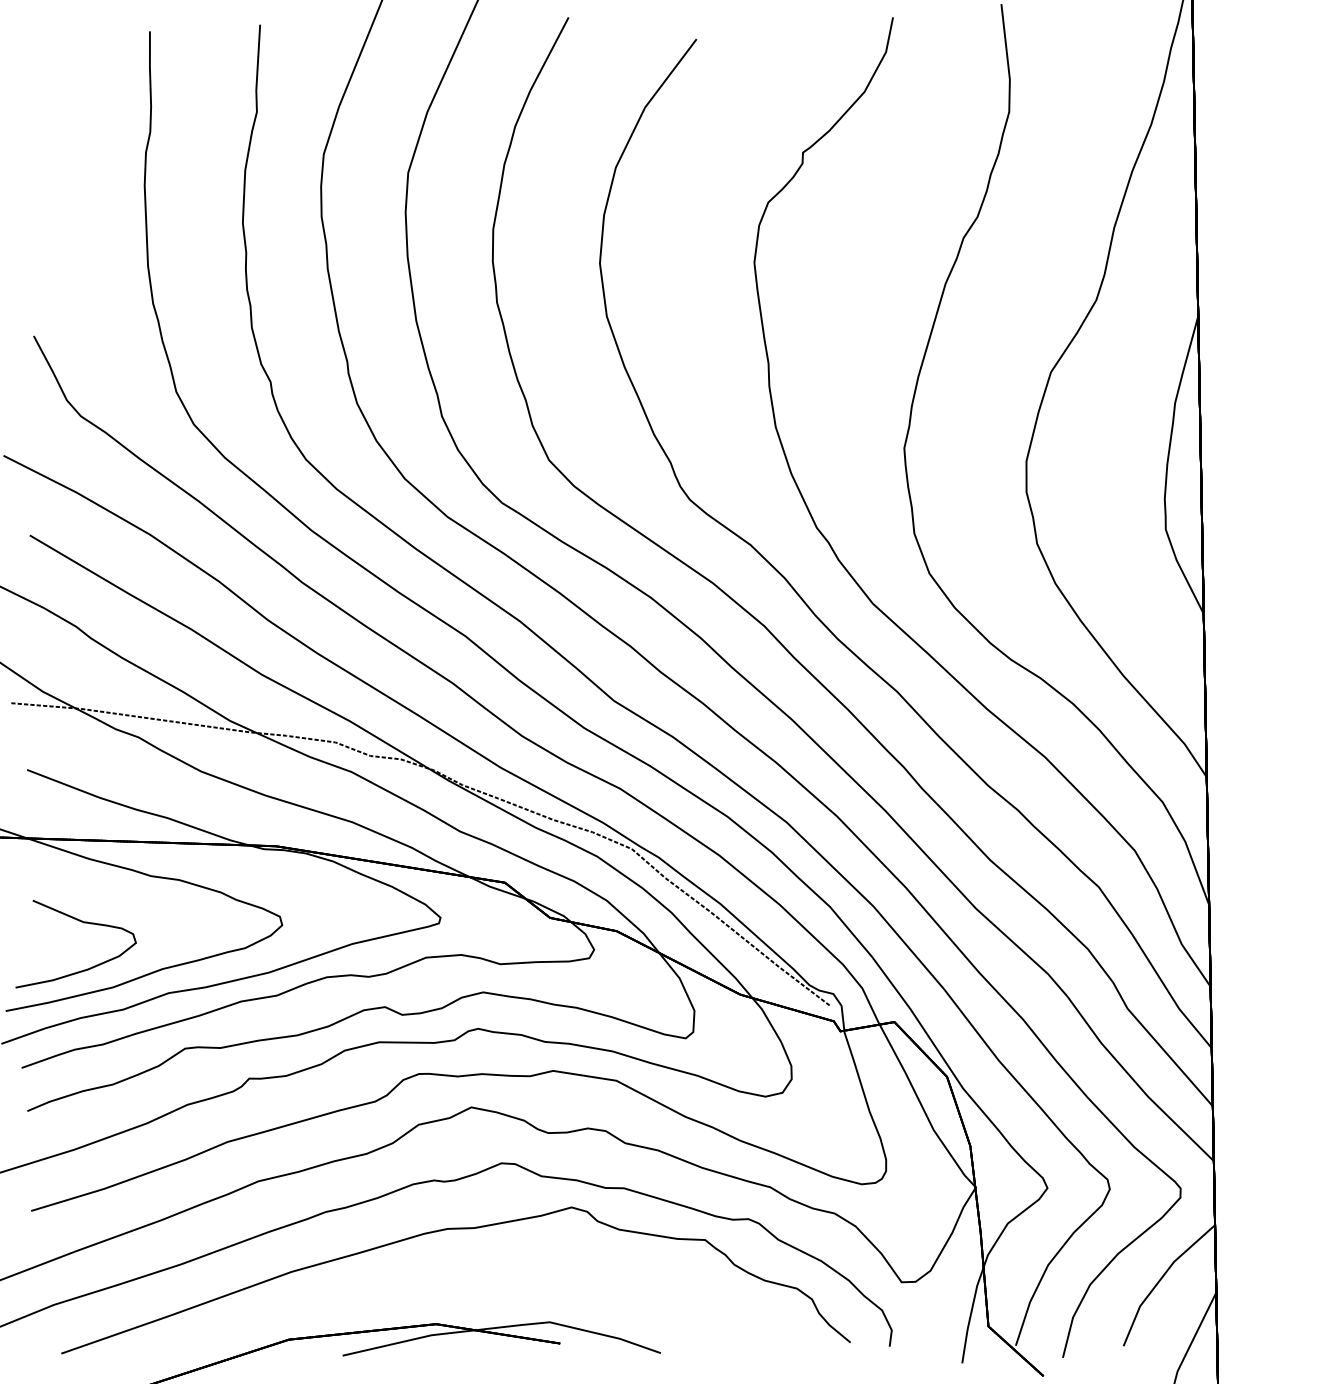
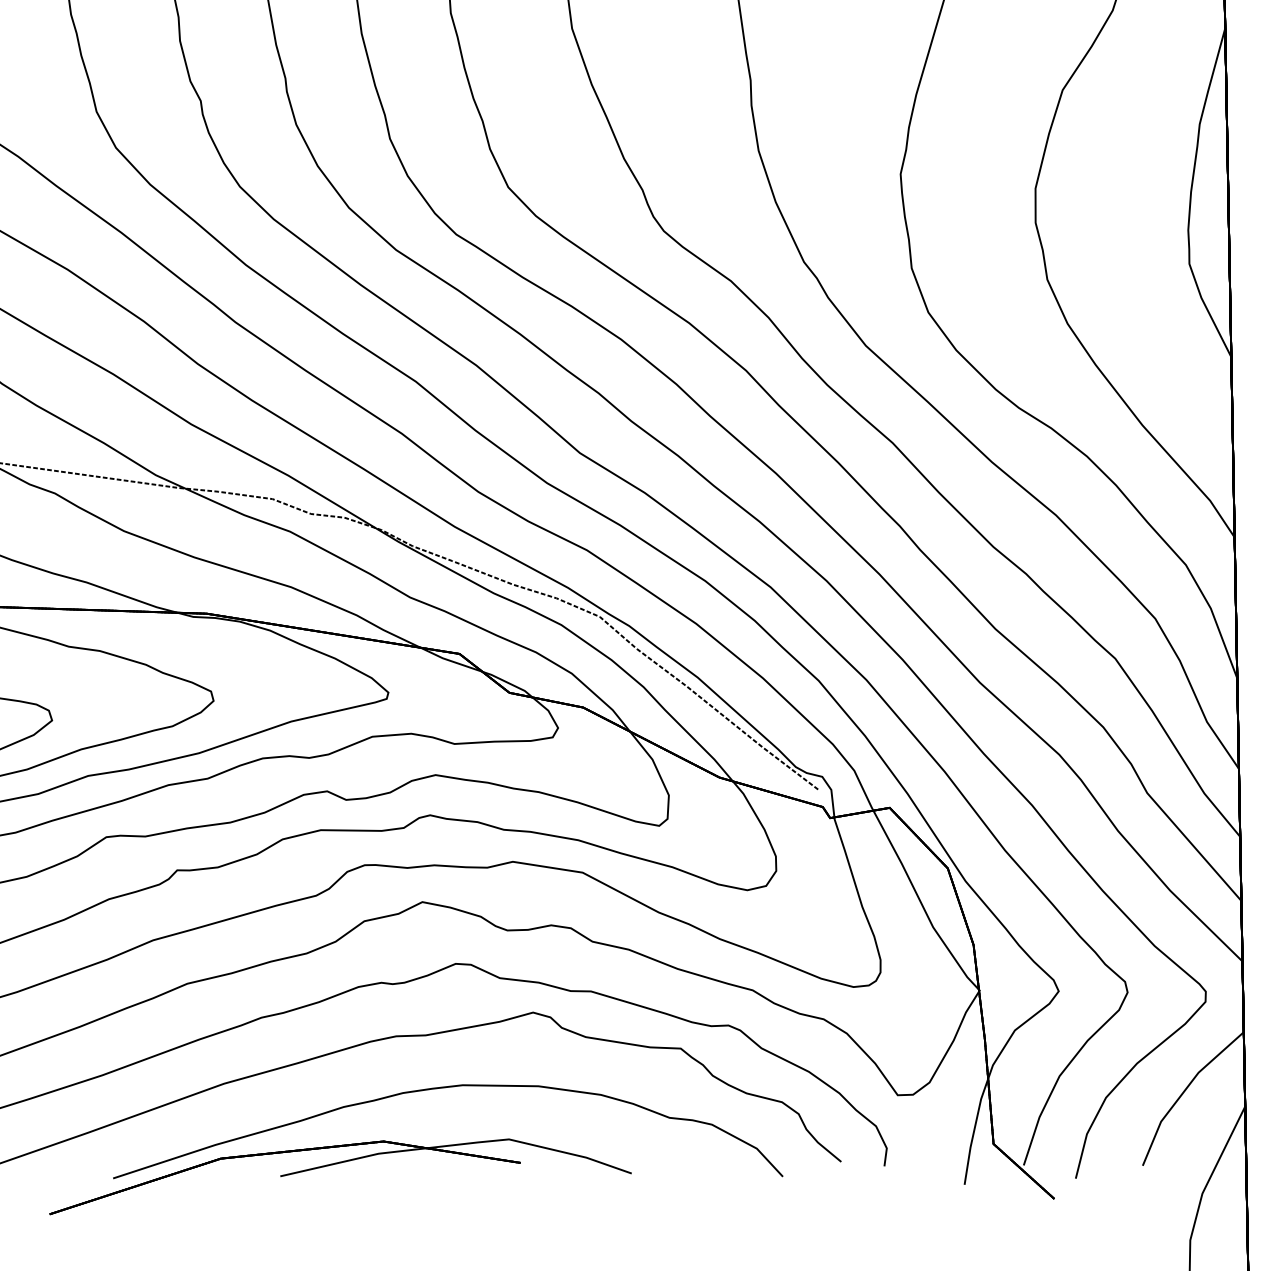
curve: (490, 1276) -> (443, 1088), added

